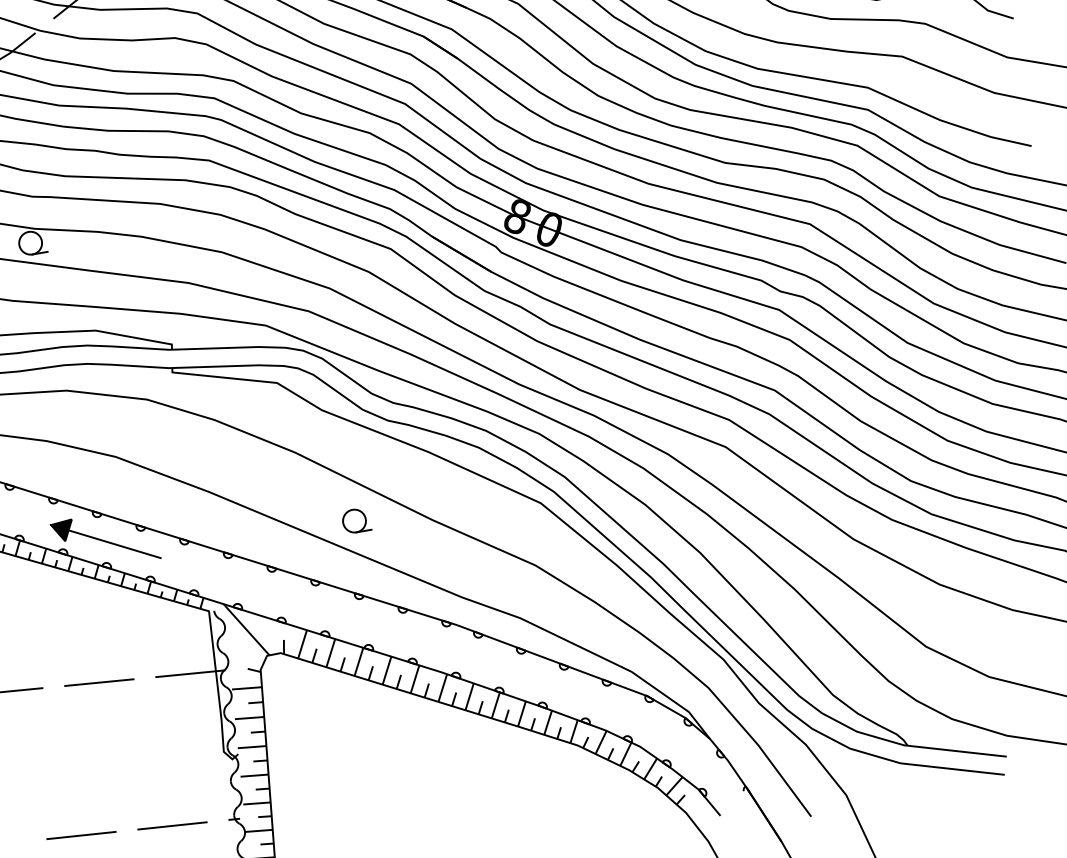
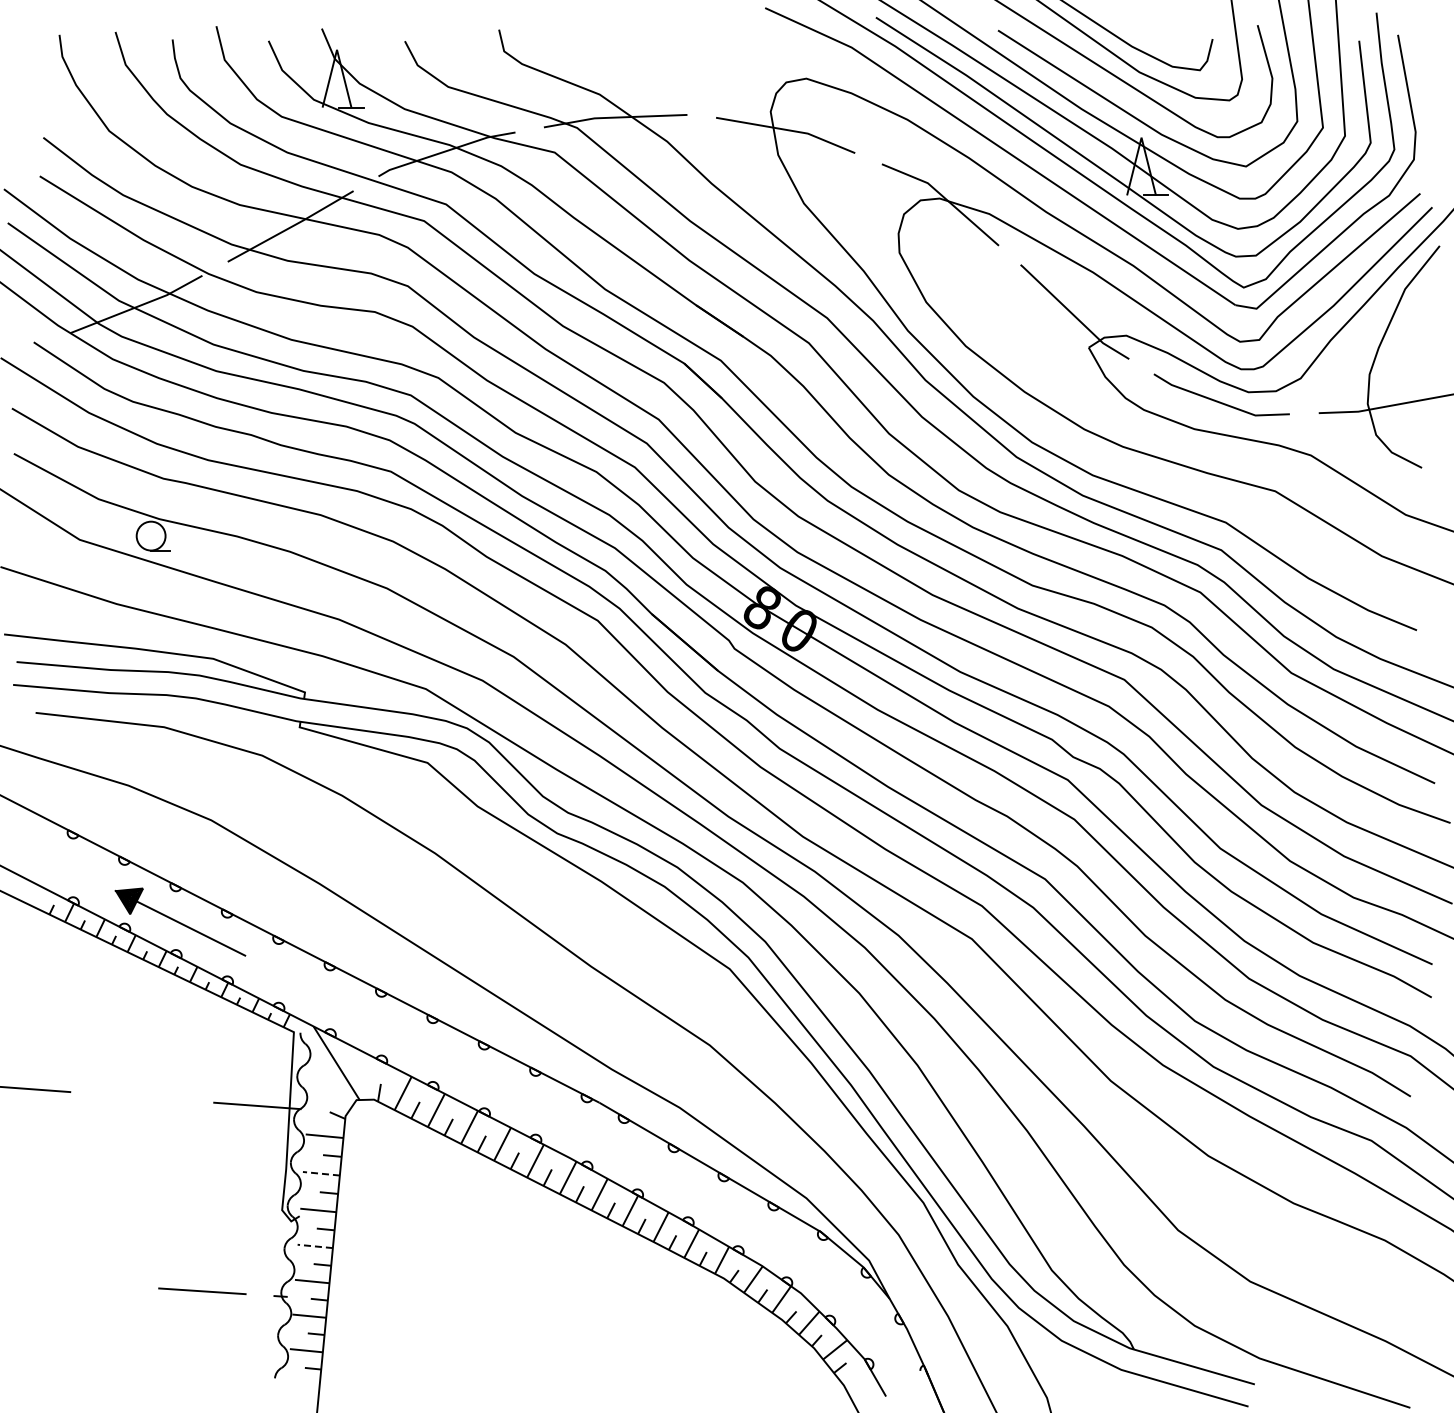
part: (356, 520) -> (496, 951), removed
line: (99, 682) -> (142, 1097), removed
line: (249, 717) -> (321, 1173), solid -> dashed
line: (254, 775) -> (315, 1246), solid -> dashed
line: (80, 835) -> (86, 1283), removed

